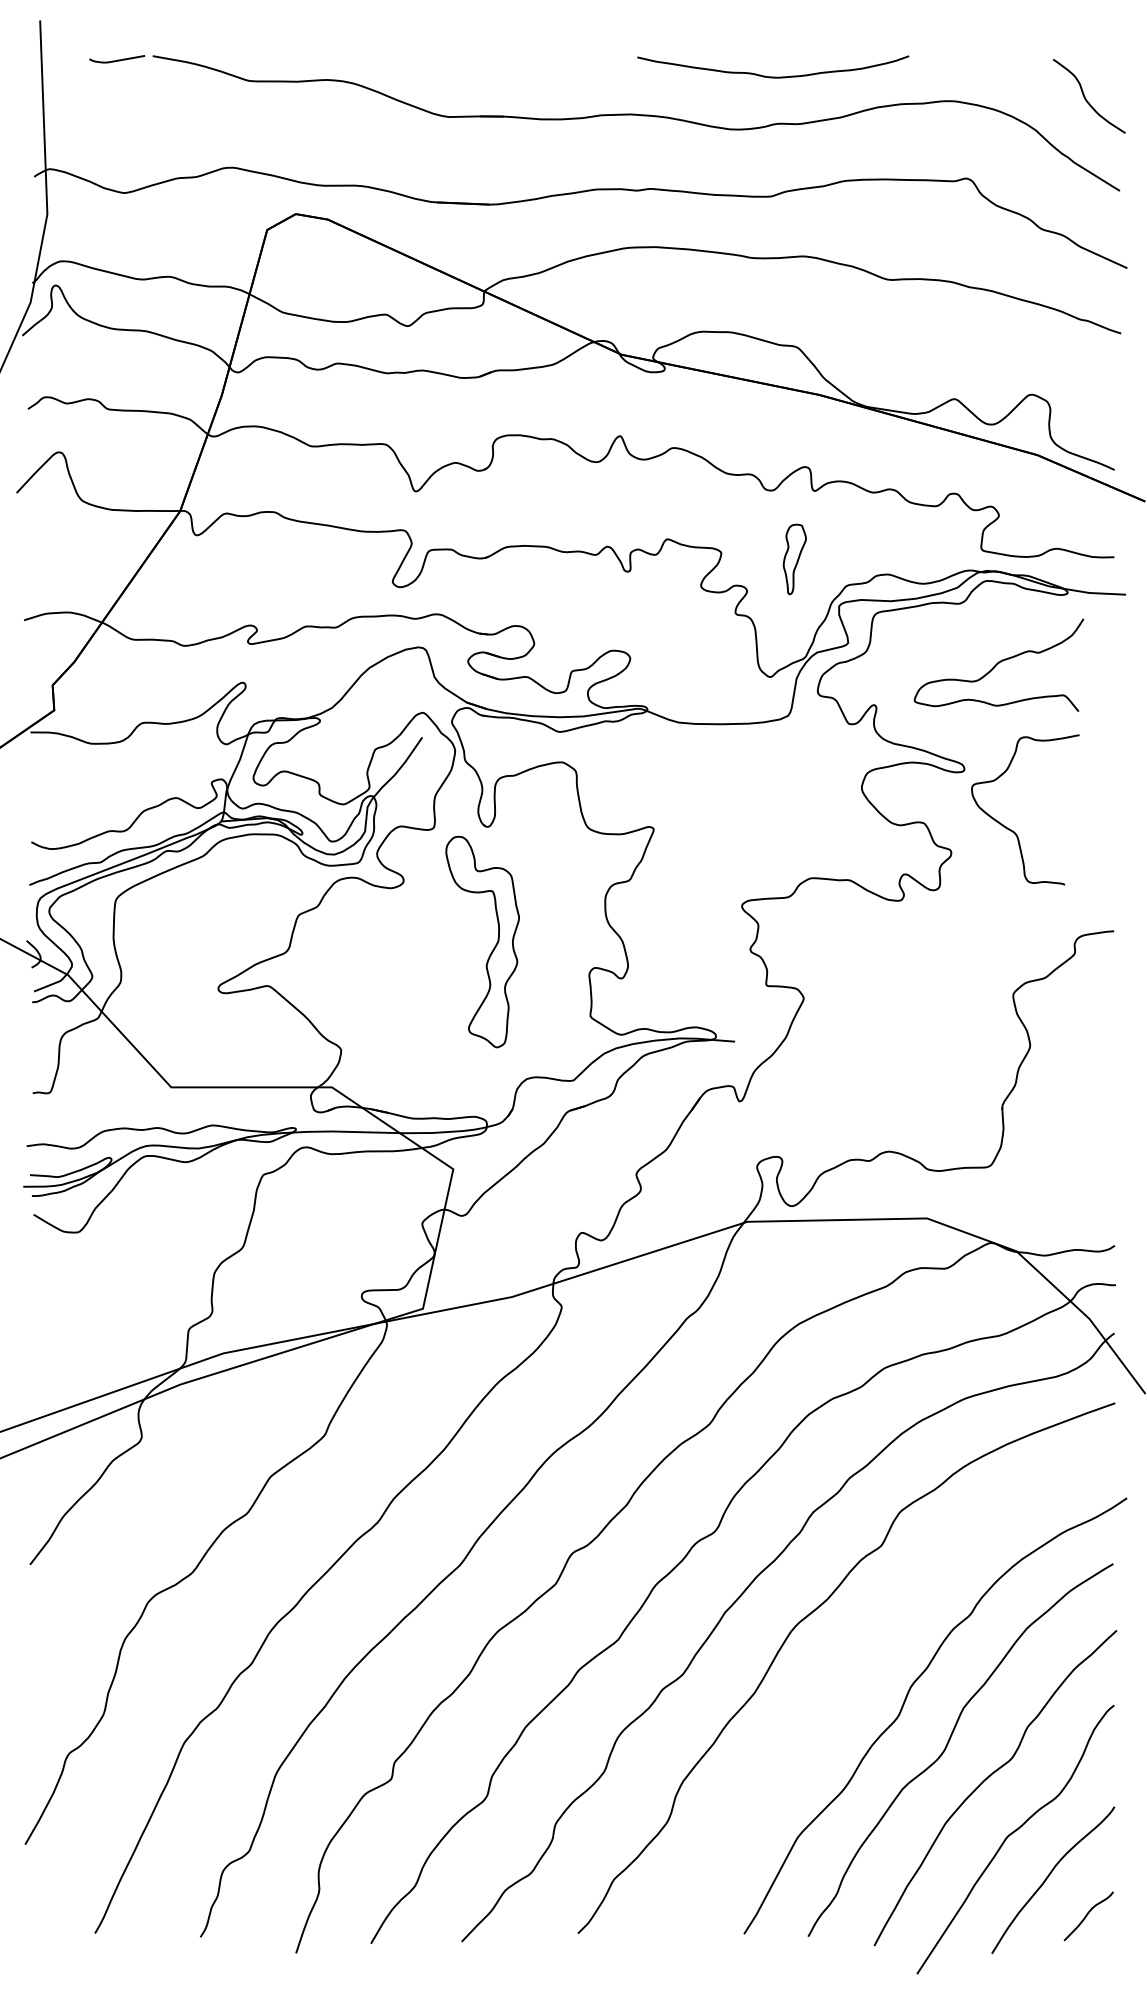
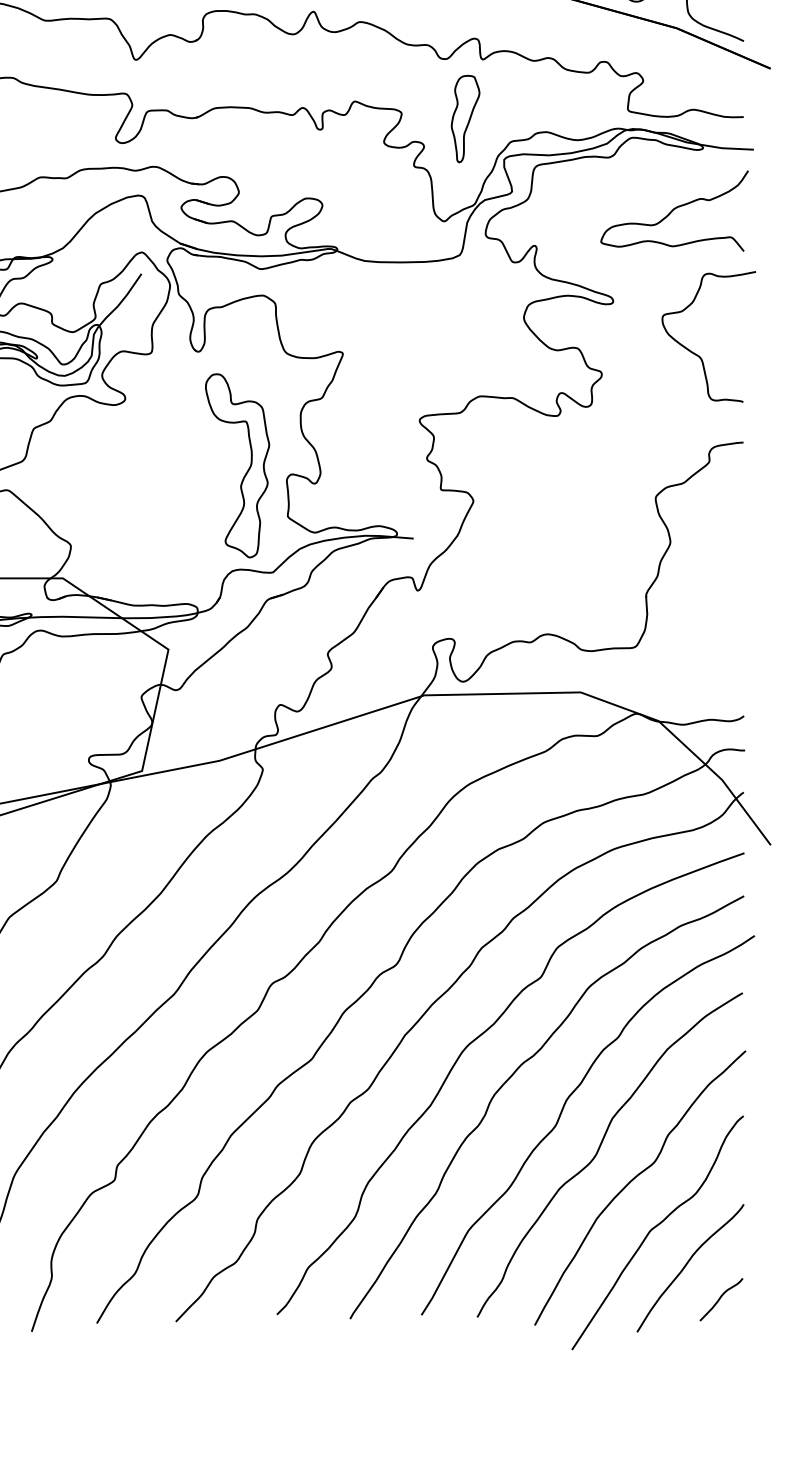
part: (794, 559) -> (465, 119), size x1.43
curve: (998, 664) -> (674, 210), moved
curve: (1013, 830) -> (698, 354), moved
part: (492, 949) -> (246, 472), moved
curve: (850, 1657) -> (514, 1074), added

